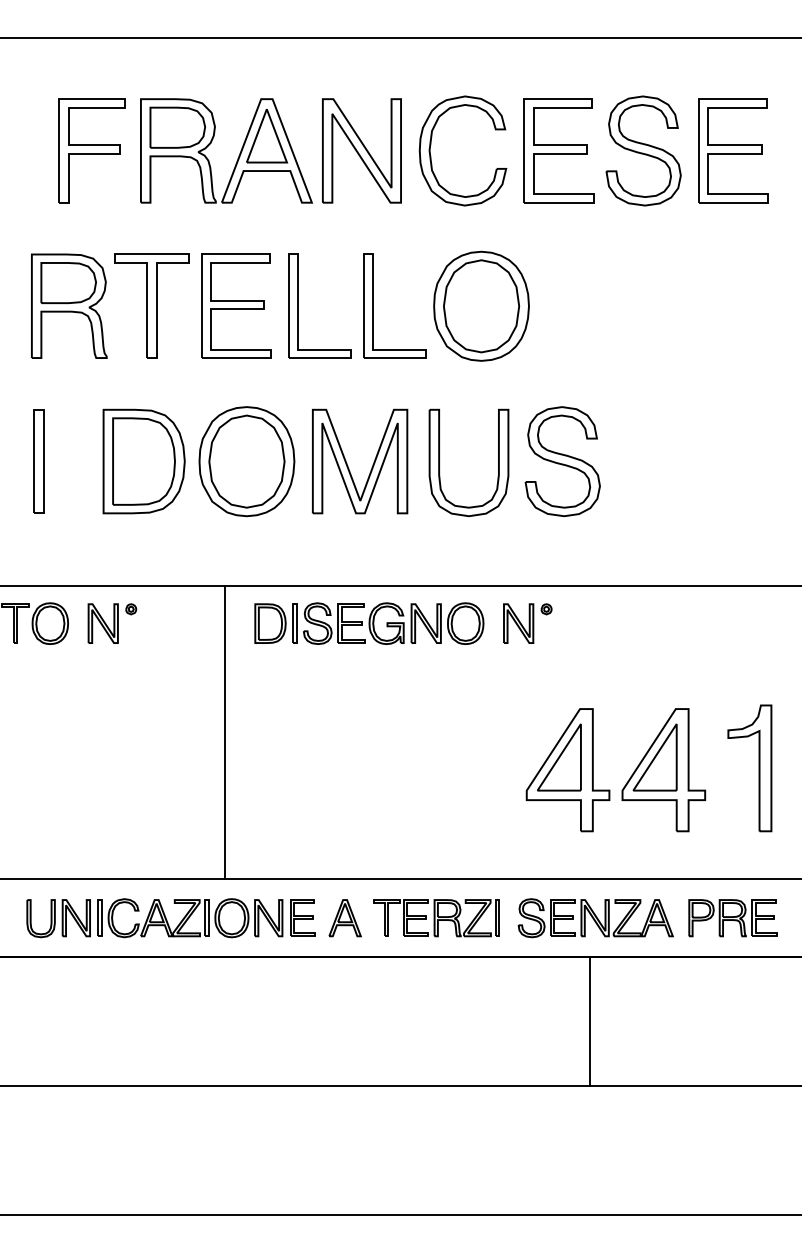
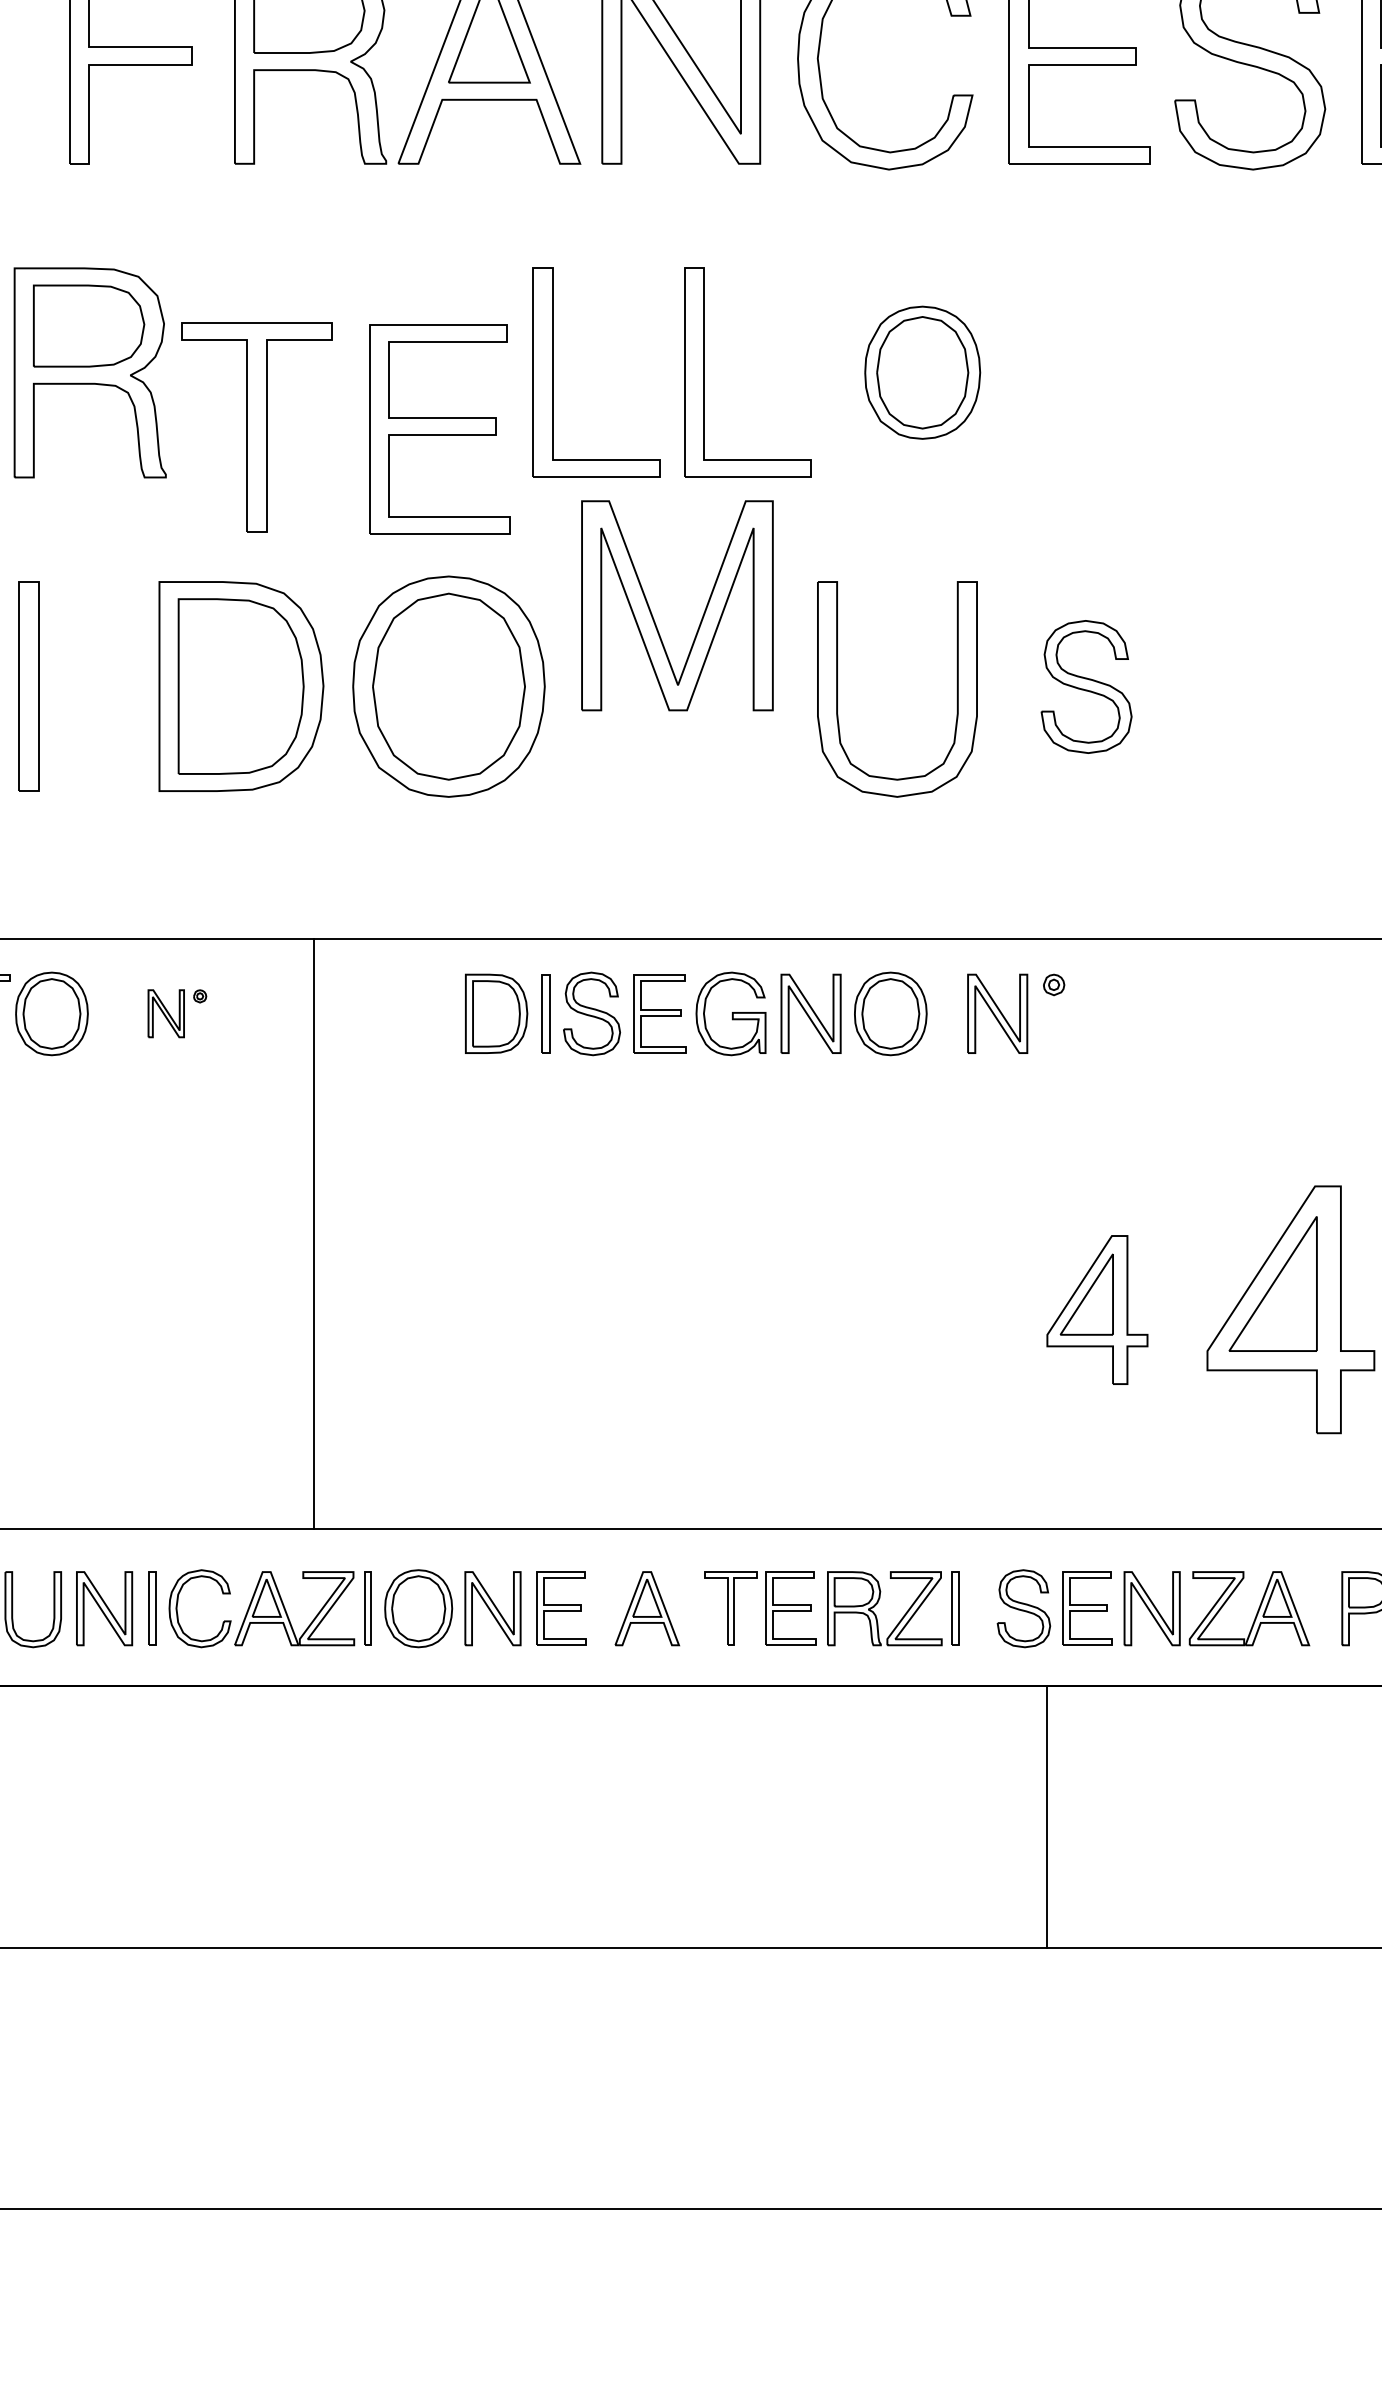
part: (151, 305) -> (256, 425), moved
part: (236, 305) -> (439, 427), moved
part: (481, 305) -> (922, 371), size x0.6
part: (562, 461) -> (1086, 686), size x0.6
part: (372, 464) -> (702, 611), moved
part: (112, 623) -> (177, 1013), size x0.6
line: (225, 732) -> (314, 1233), moved
part: (567, 770) -> (1096, 1310), size x0.6
line: (590, 1020) -> (1047, 1815), moved

